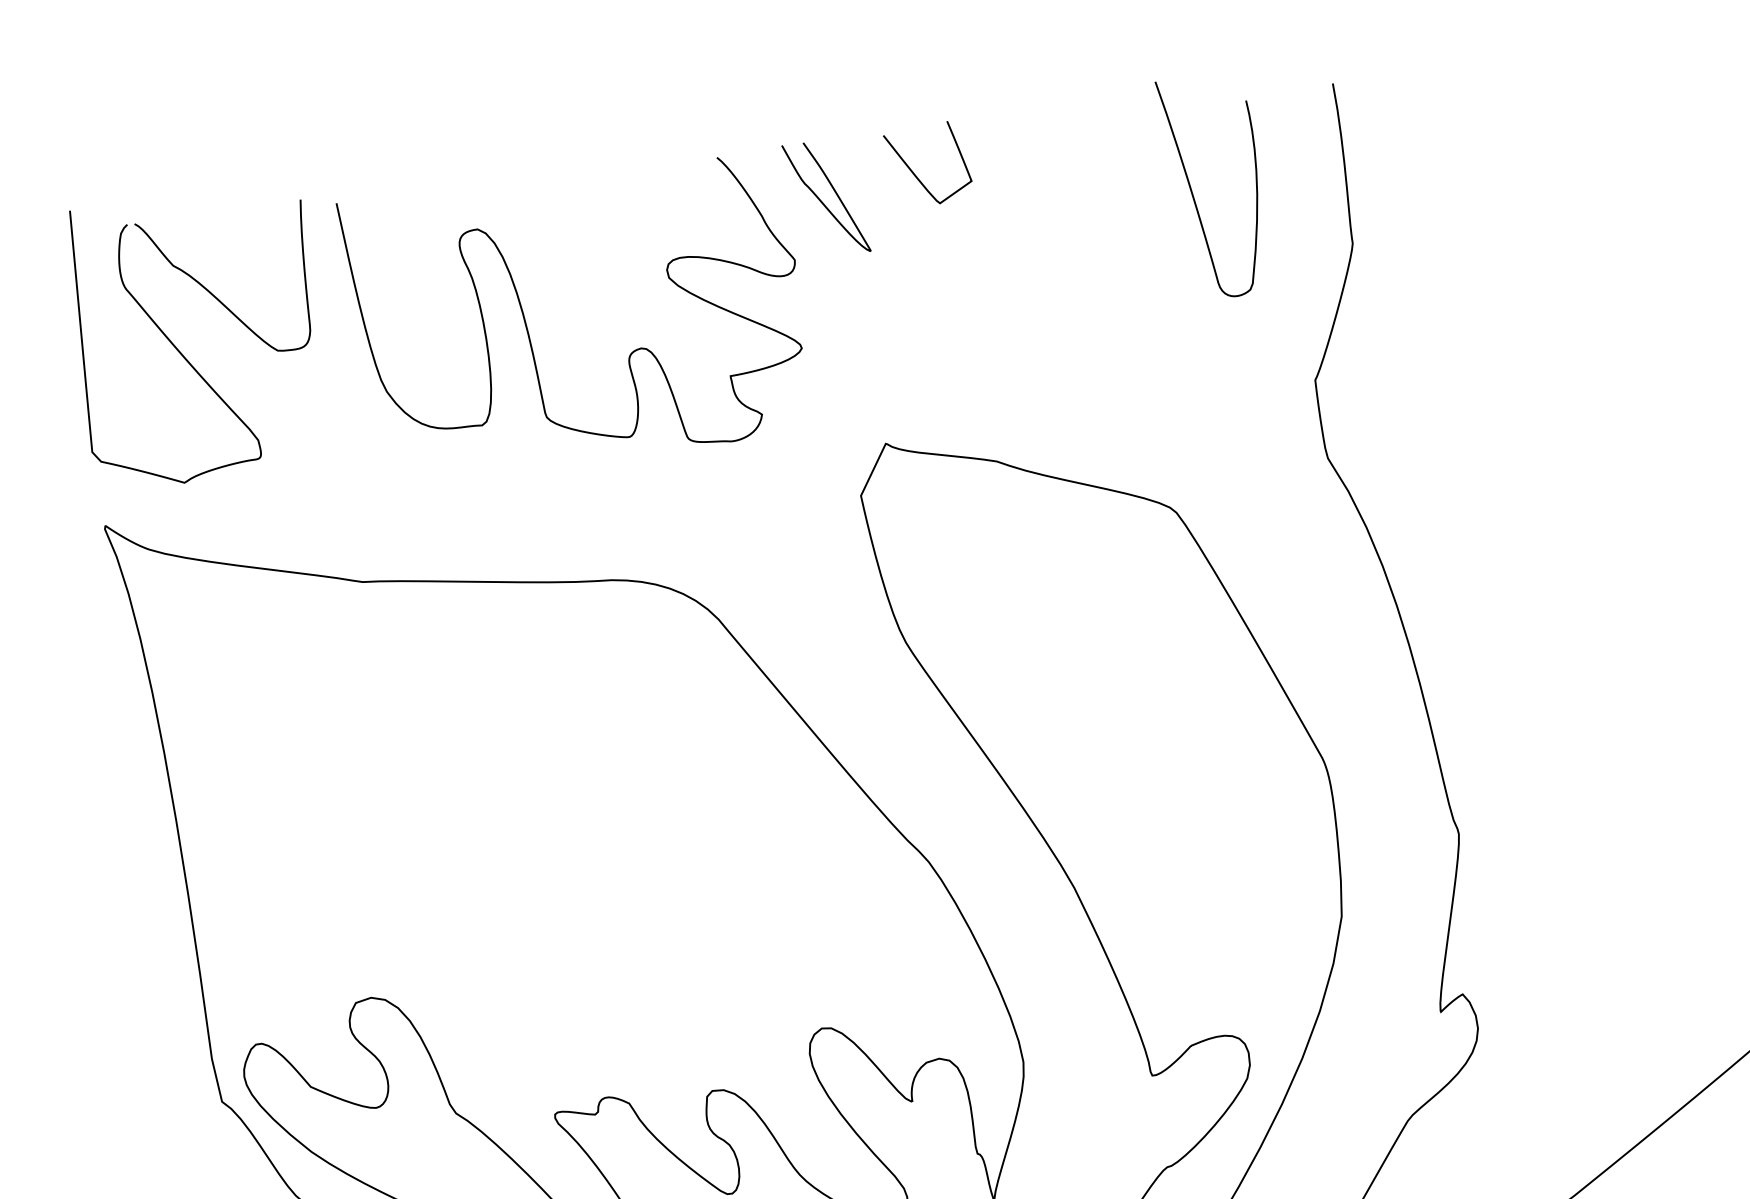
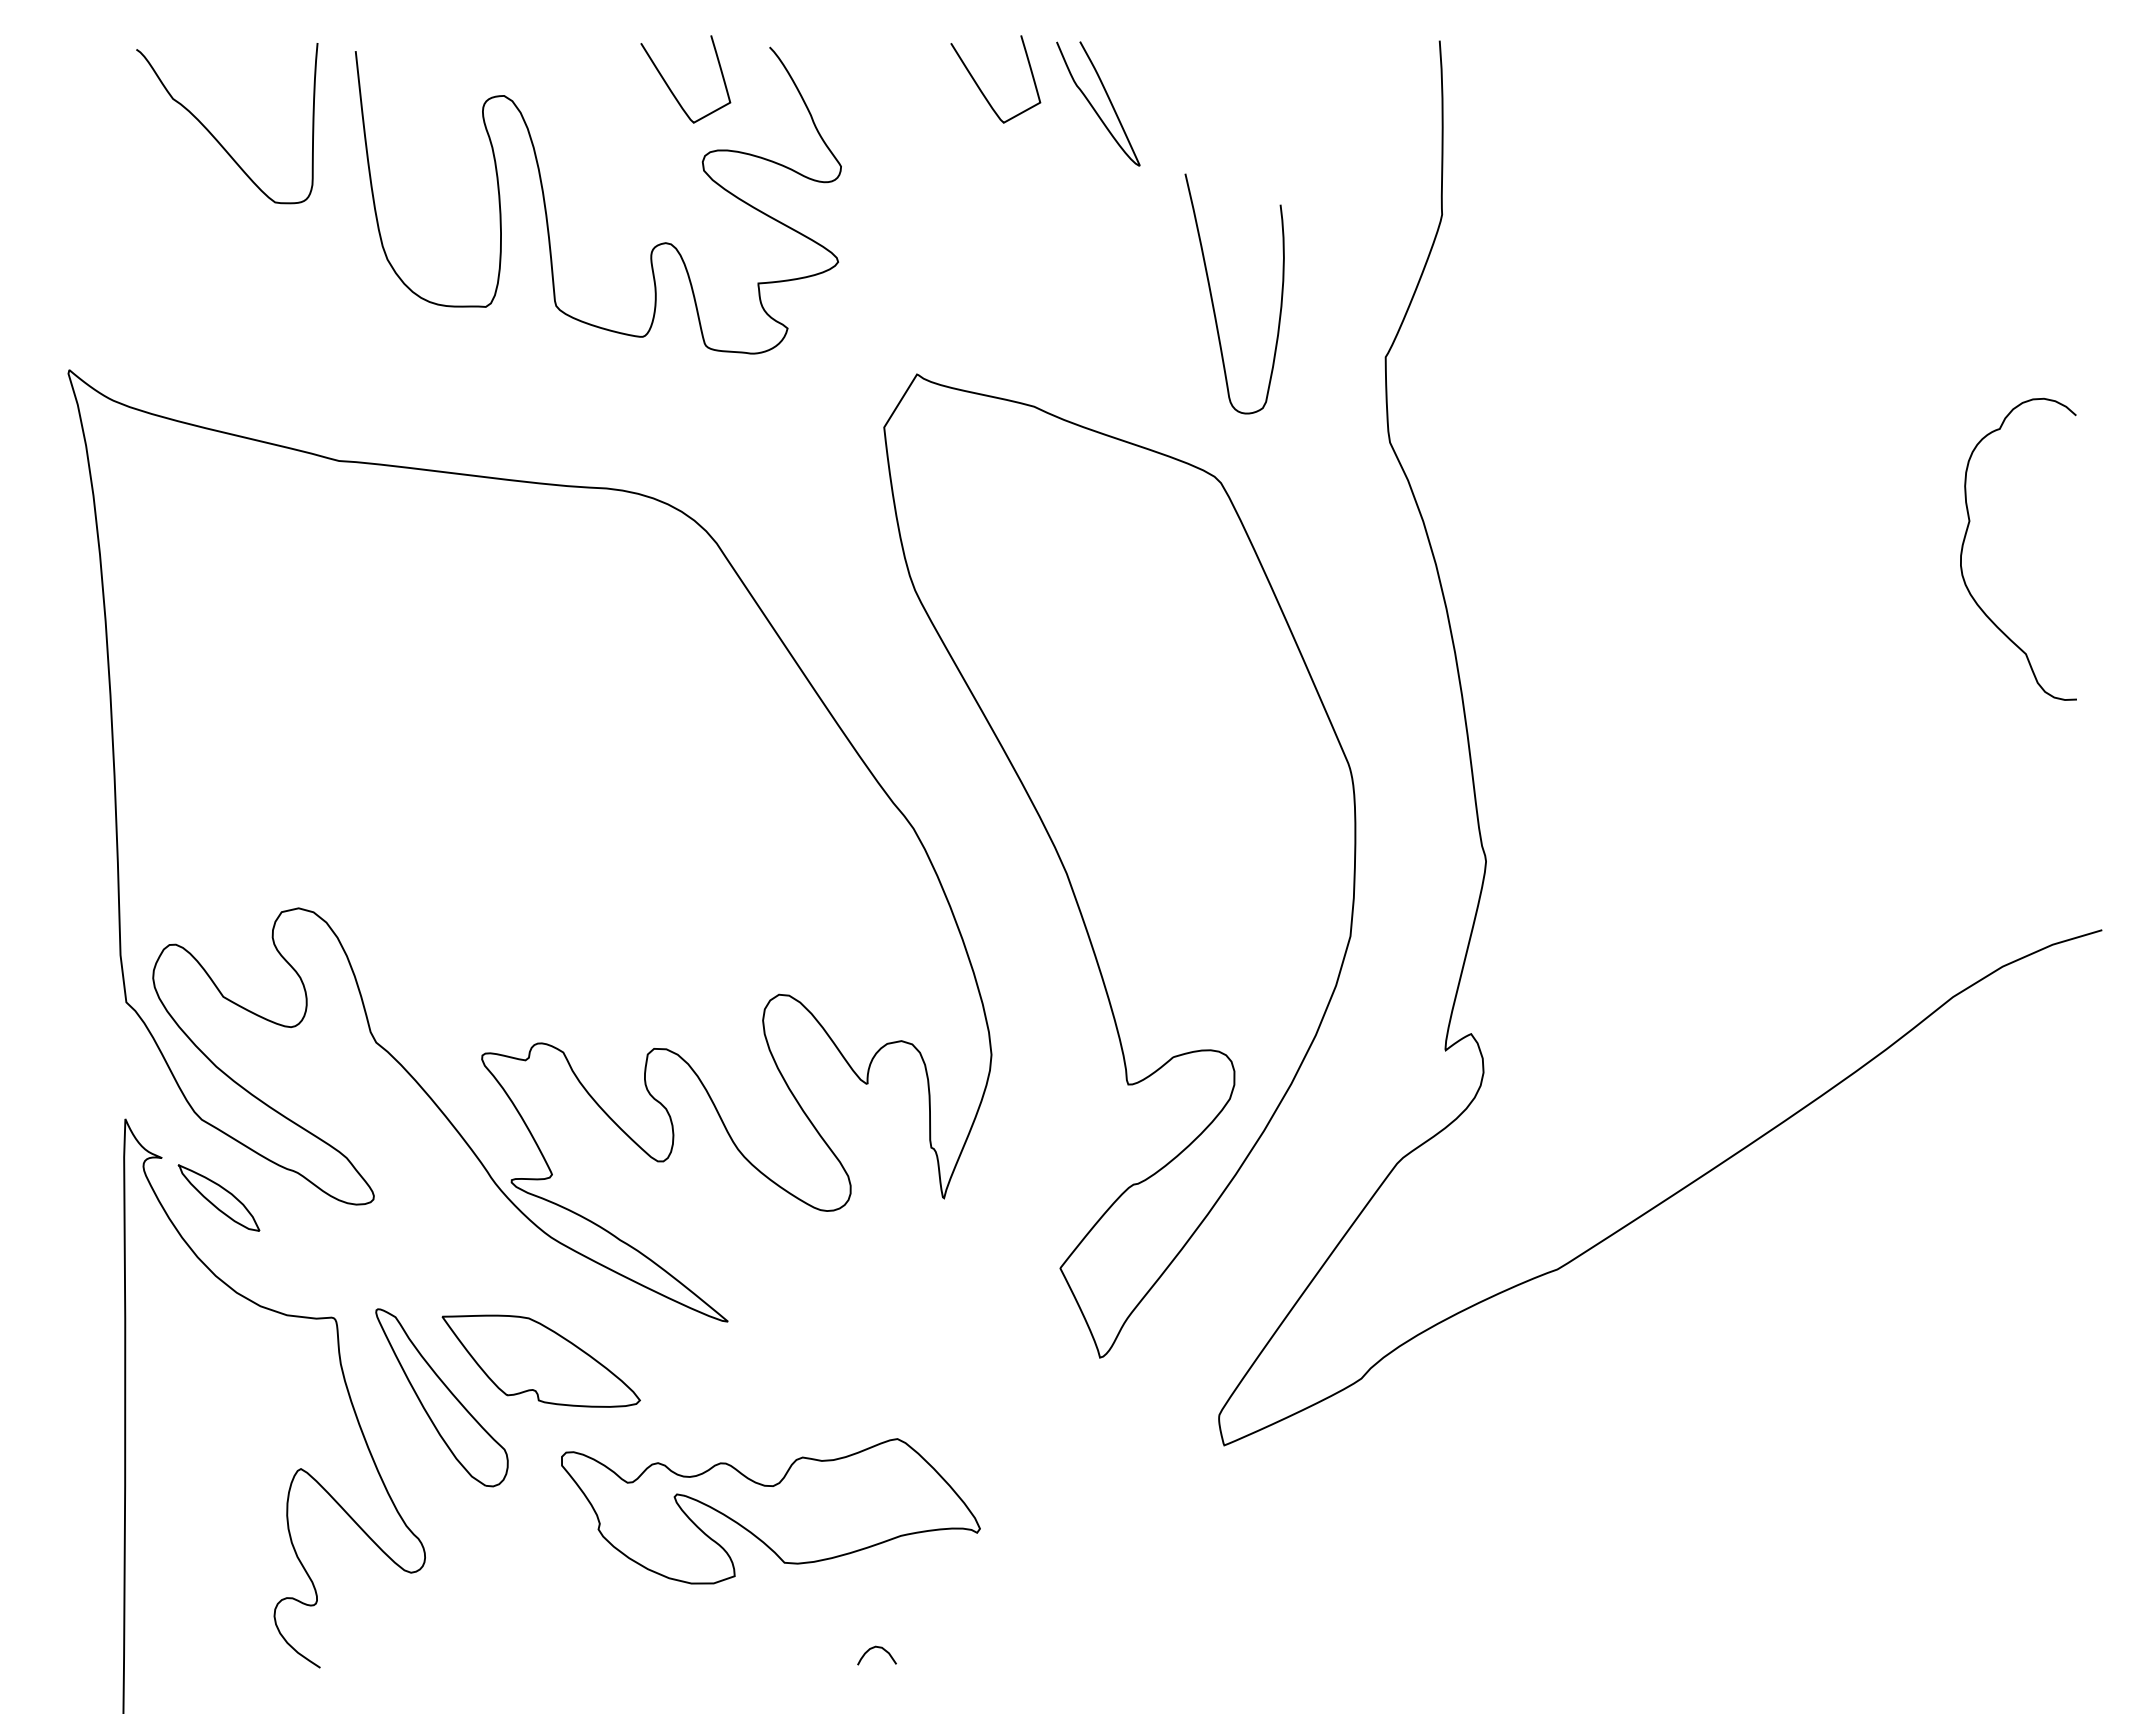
curve: (1192, 191) -> (1212, 296), moved
curve: (822, 201) -> (1093, 106), moved
curve: (630, 206) -> (671, 89), added
curve: (166, 338) -> (157, 176), removed

